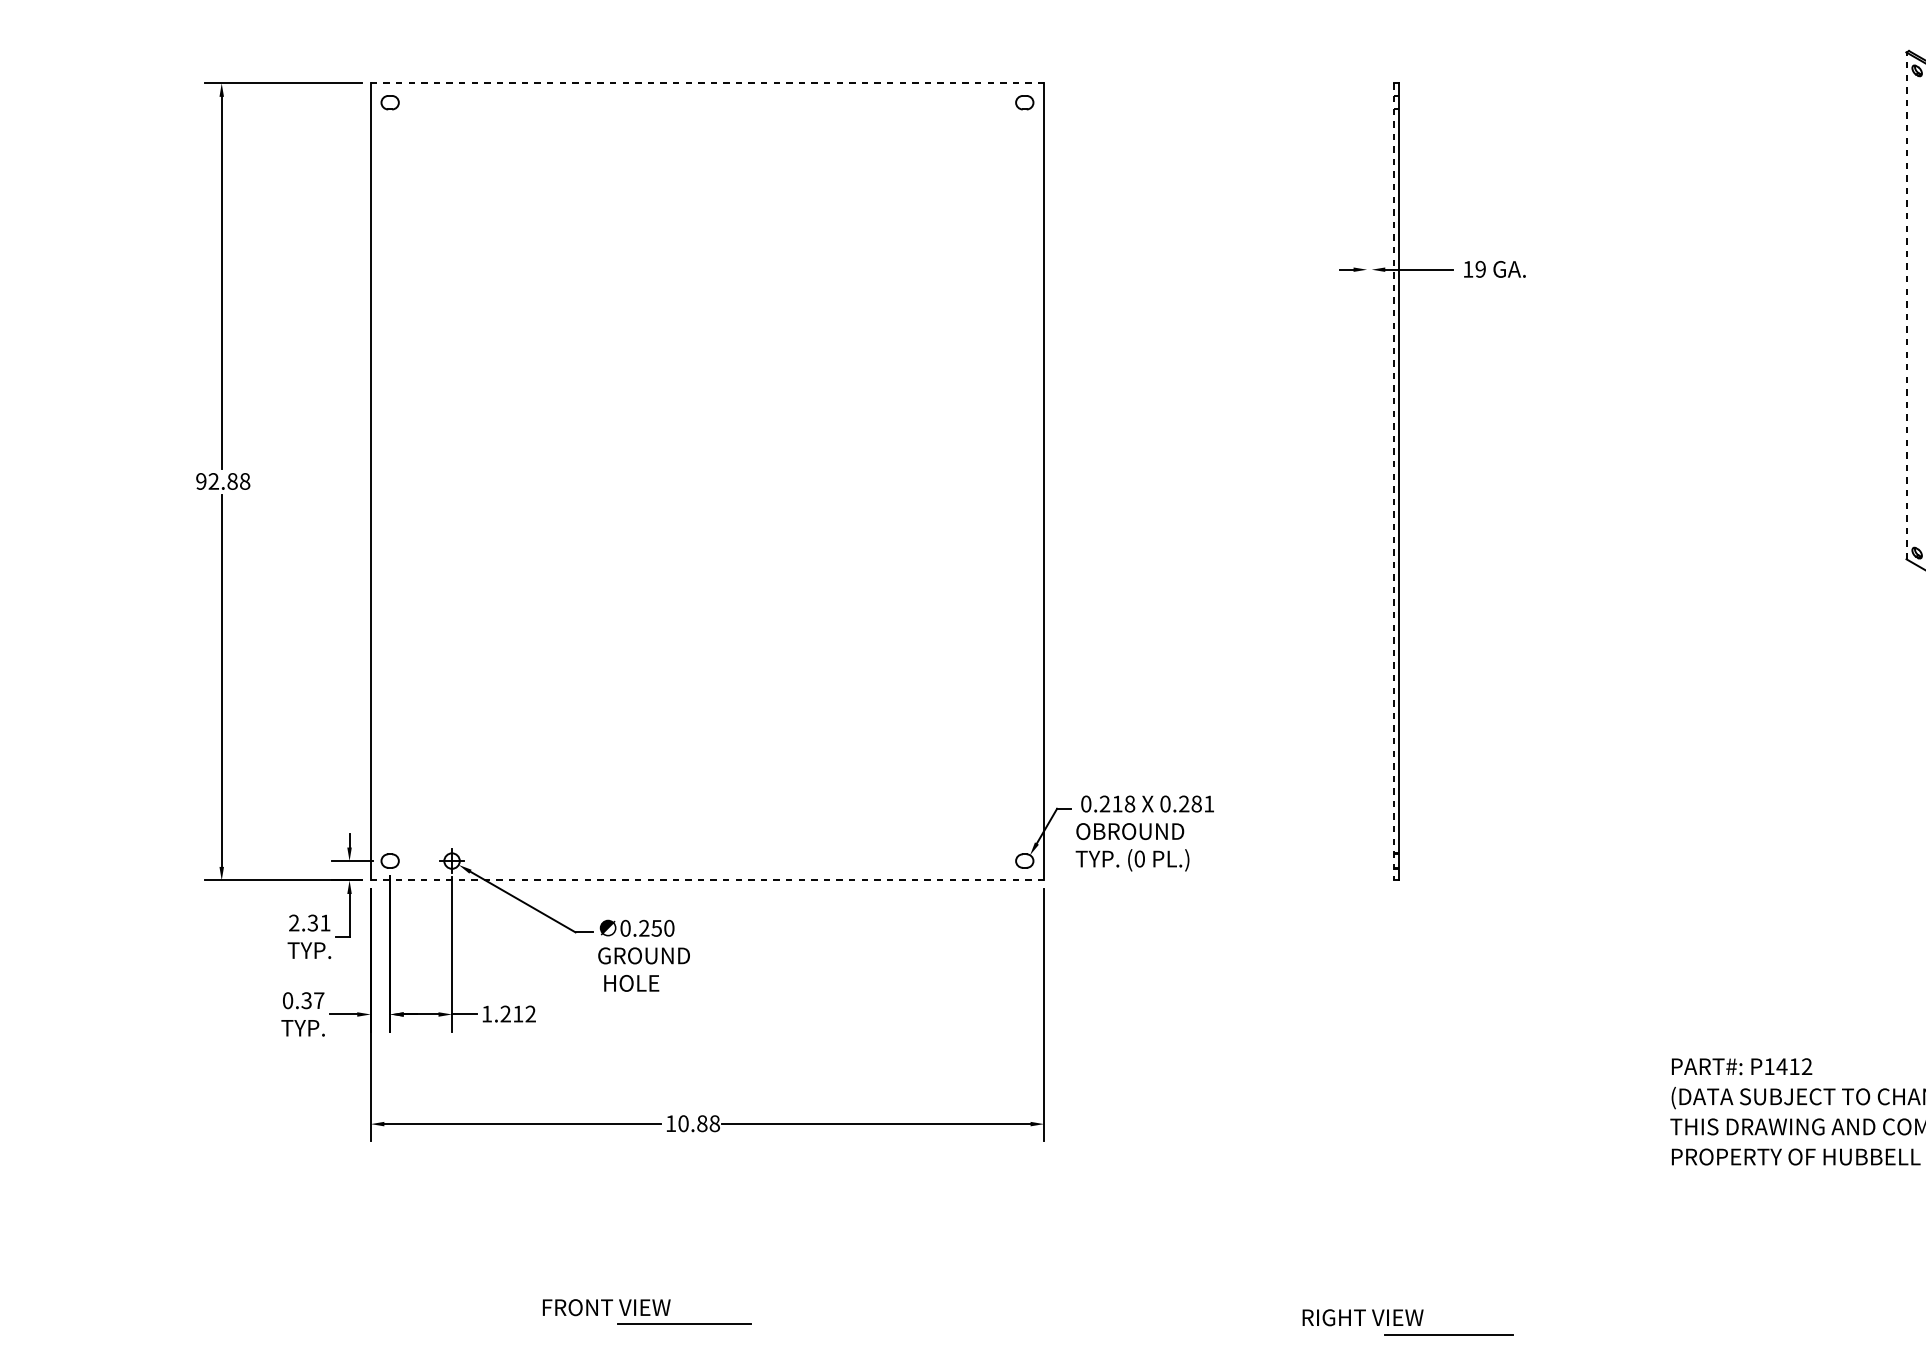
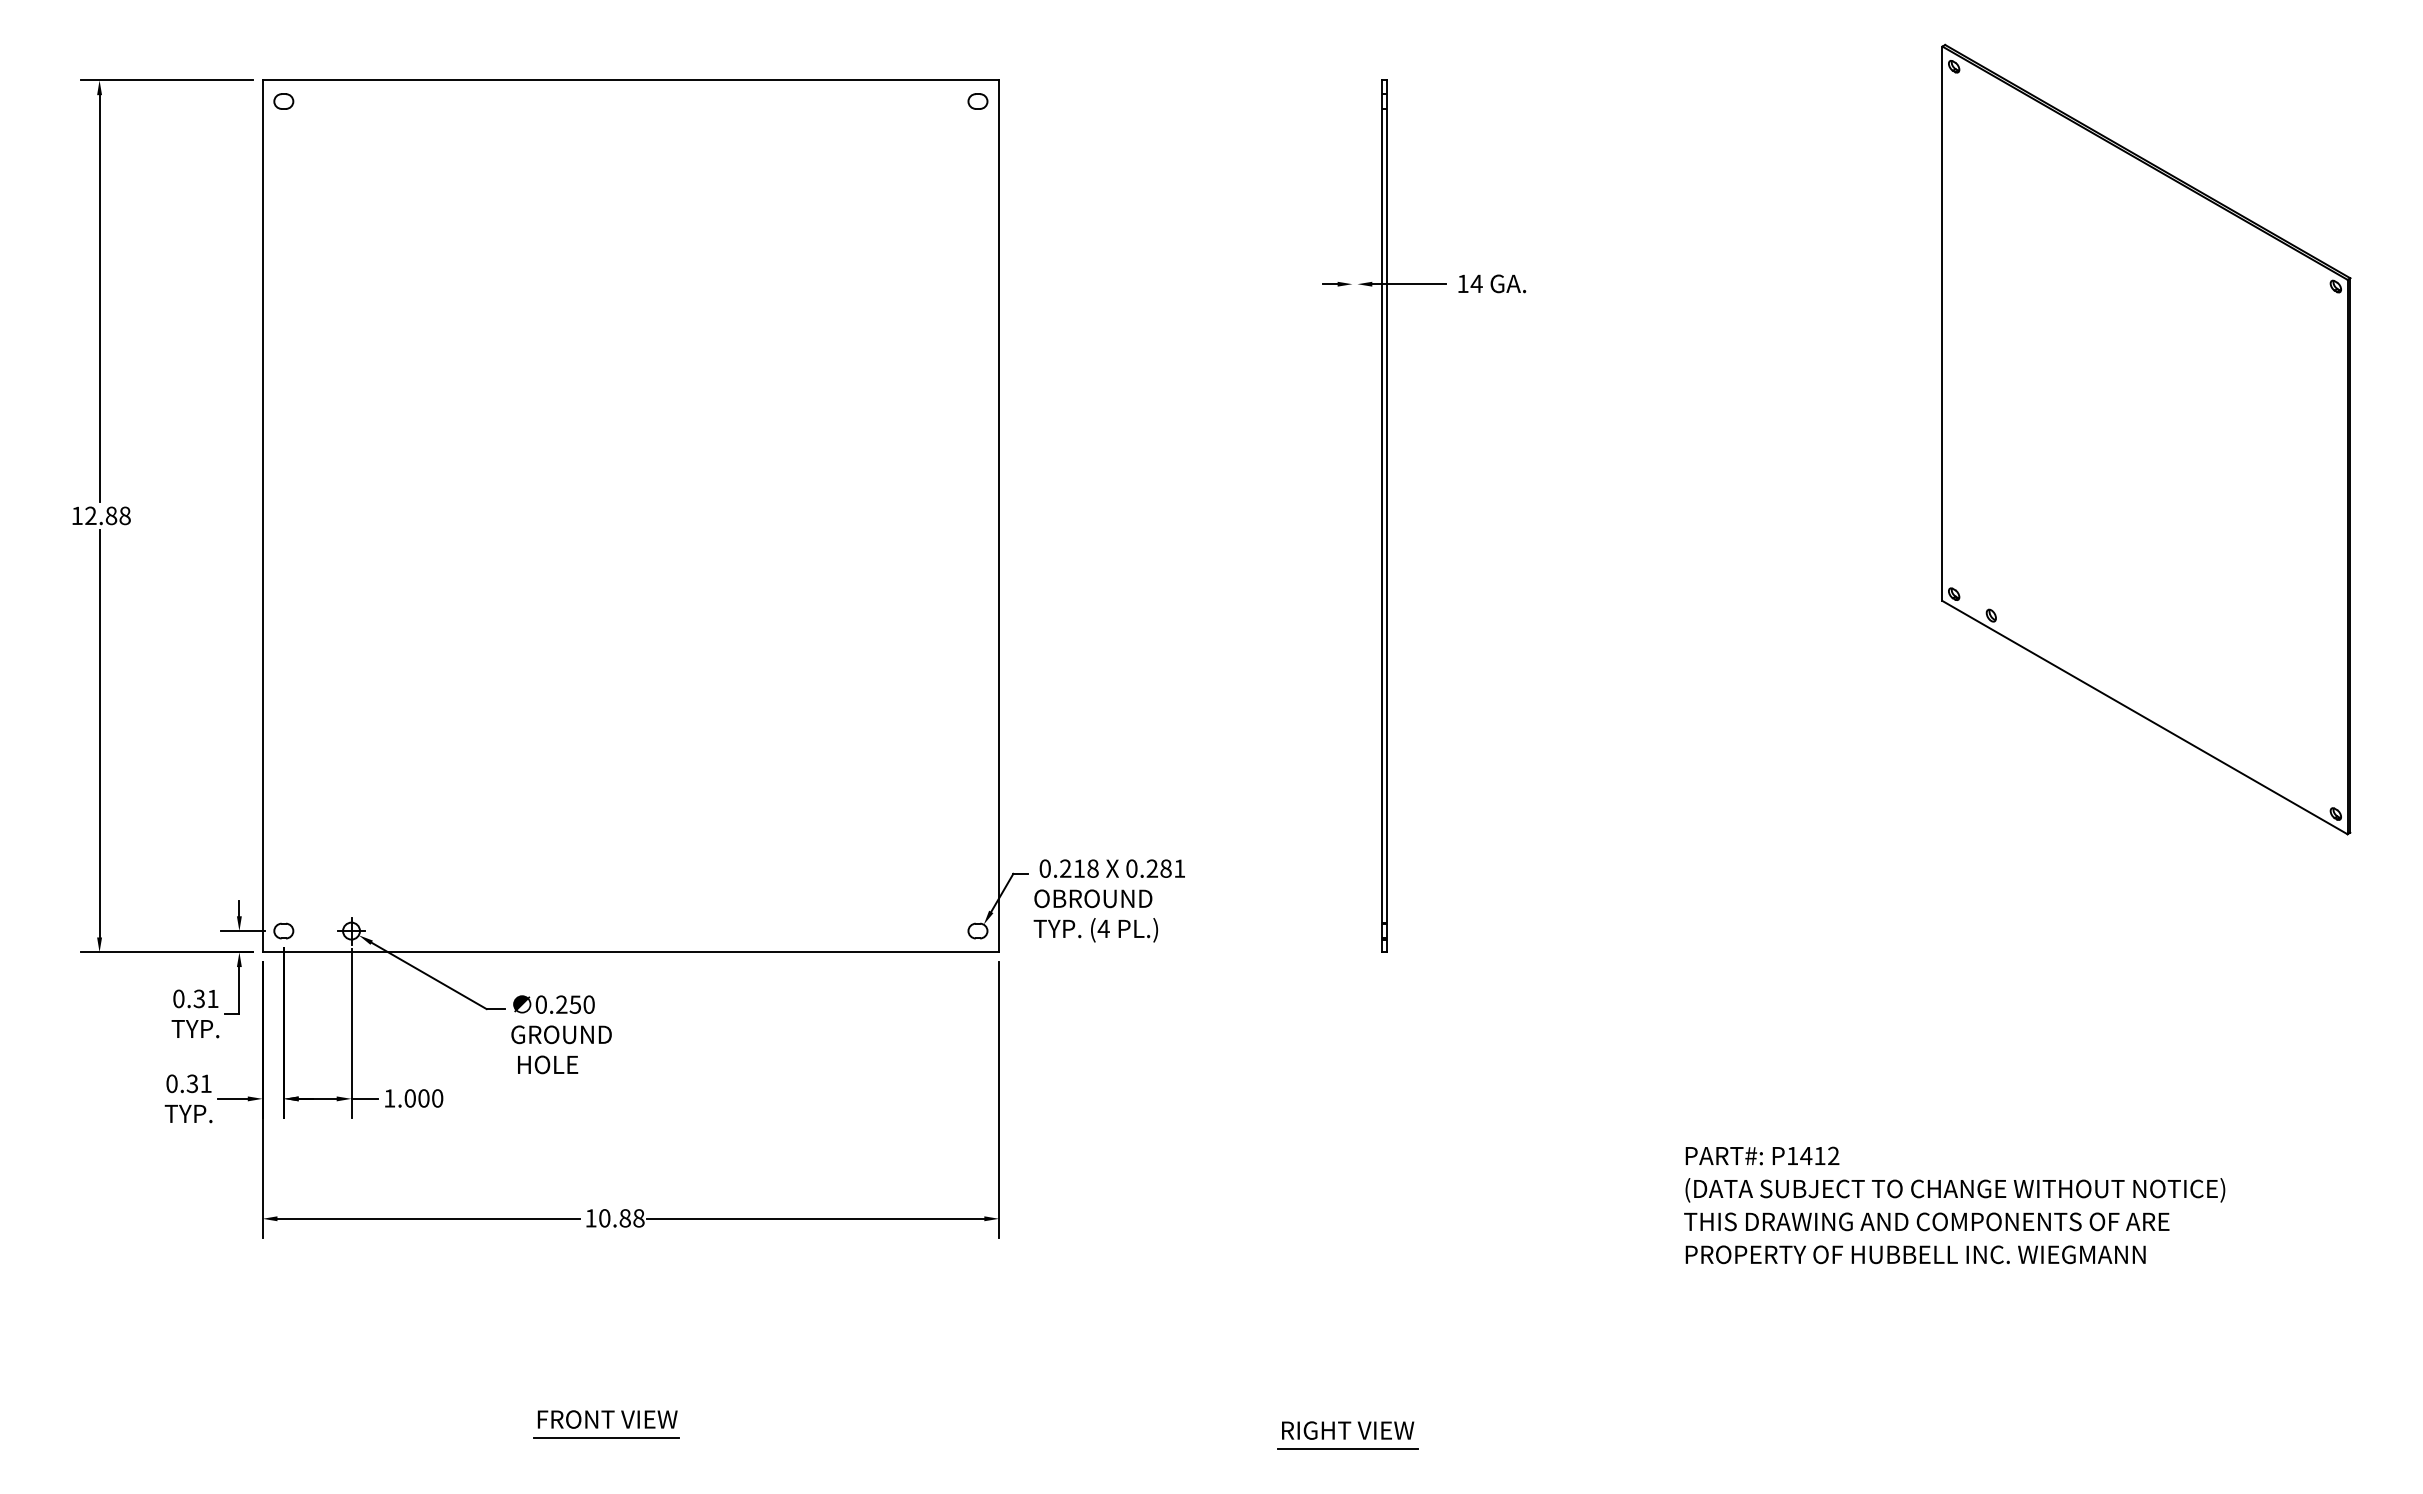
line: (708, 83) -> (631, 80), dashed -> solid
text: (1480, 269) -> (1476, 283), 19 -> 14
line: (1906, 305) -> (1942, 323), dashed -> solid
text: (200, 481) -> (76, 515), 92.88 -> 12.88
line: (1394, 482) -> (1382, 516), dashed -> solid
text: (1139, 858) -> (1103, 928), (0 -> (4
line: (707, 880) -> (630, 952), dashed -> solid
text: (293, 922) -> (178, 998), 2.31 -> 0.31
text: (318, 1000) -> (205, 1083), 0.37 -> 0.31
text: (517, 1014) -> (423, 1098), 1.212 -> 1.000
text: (606, 1307) -> (607, 1419), moved
line: (1448, 1334) -> (1347, 1448), moved

